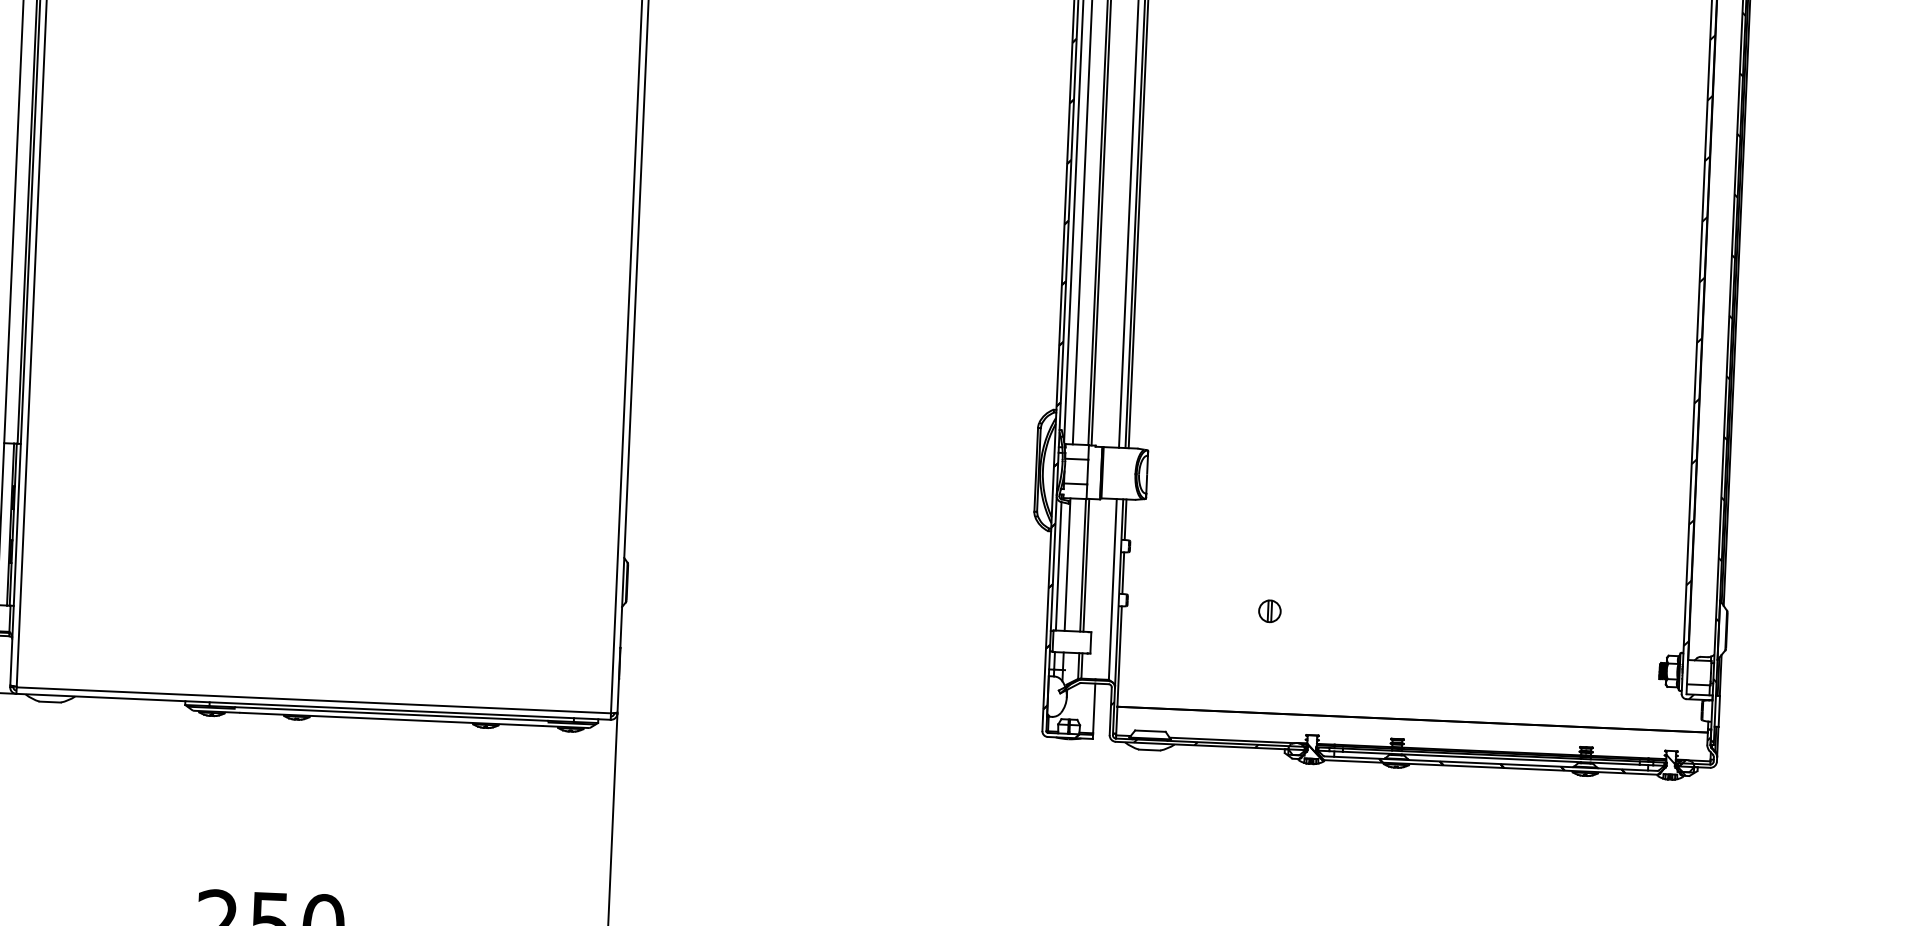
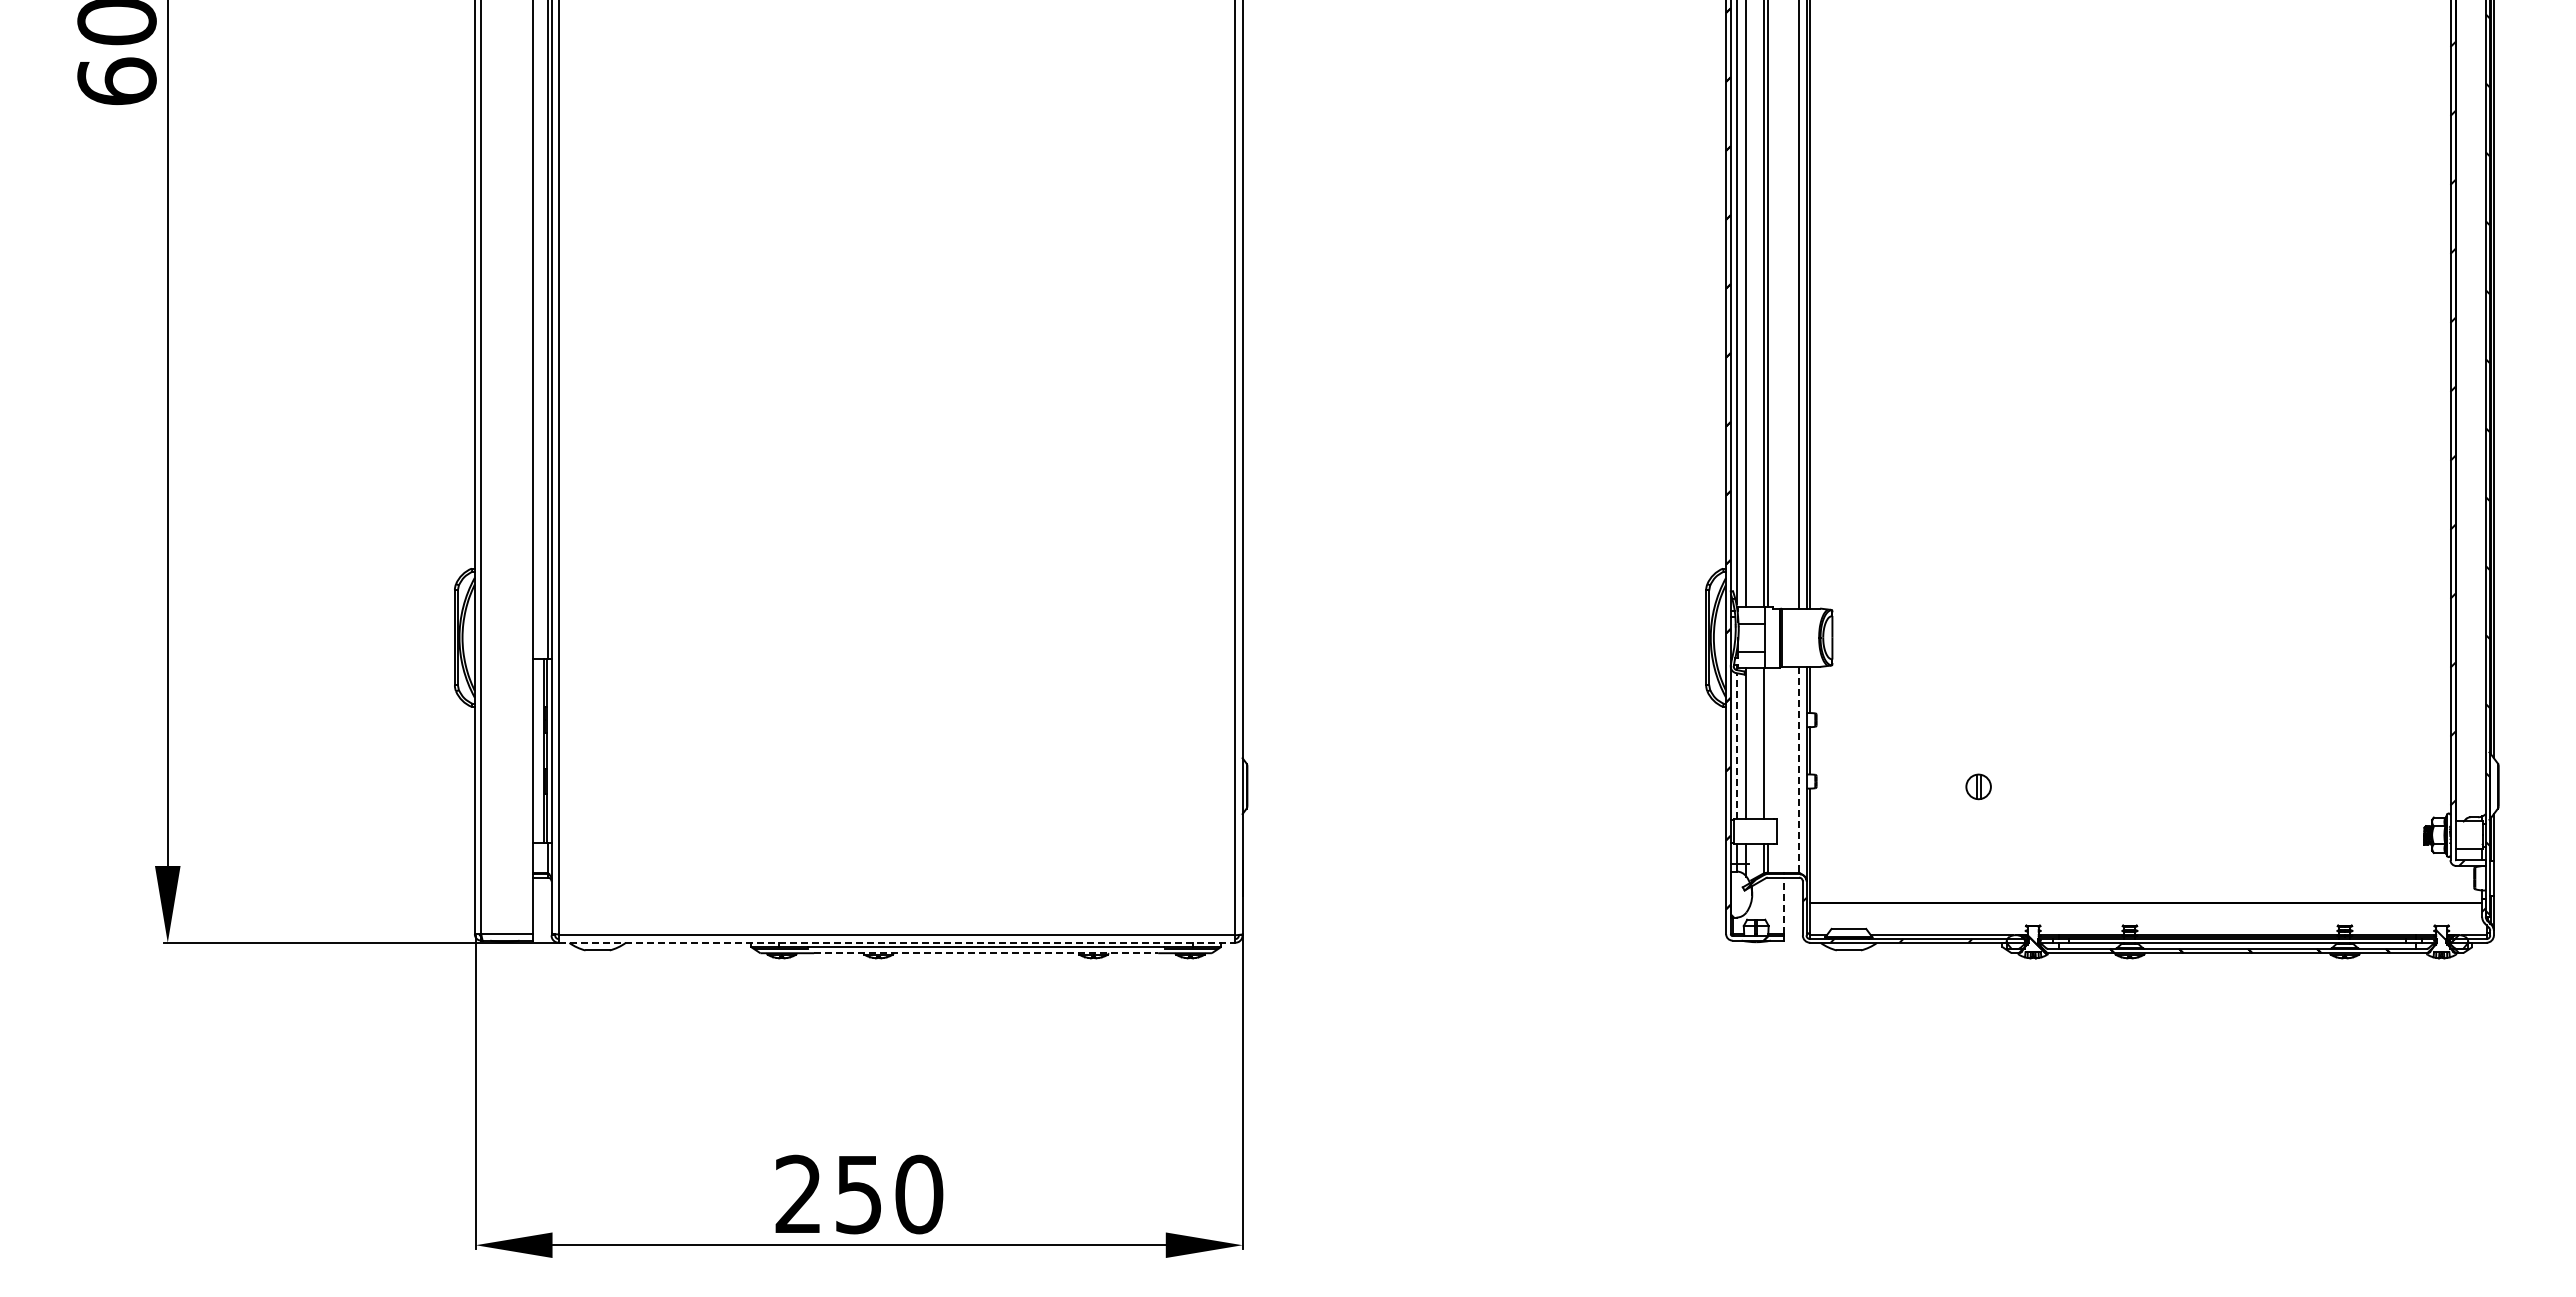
line: (1058, 565) -> (1736, 745), solid -> dashed
line: (1086, 565) -> (1767, 743), removed
line: (1113, 589) -> (1799, 769), solid -> dashed
line: (313, 706) -> (897, 942), solid -> dashed
line: (1093, 708) -> (1783, 905), solid -> dashed
line: (391, 719) -> (986, 953), solid -> dashed

